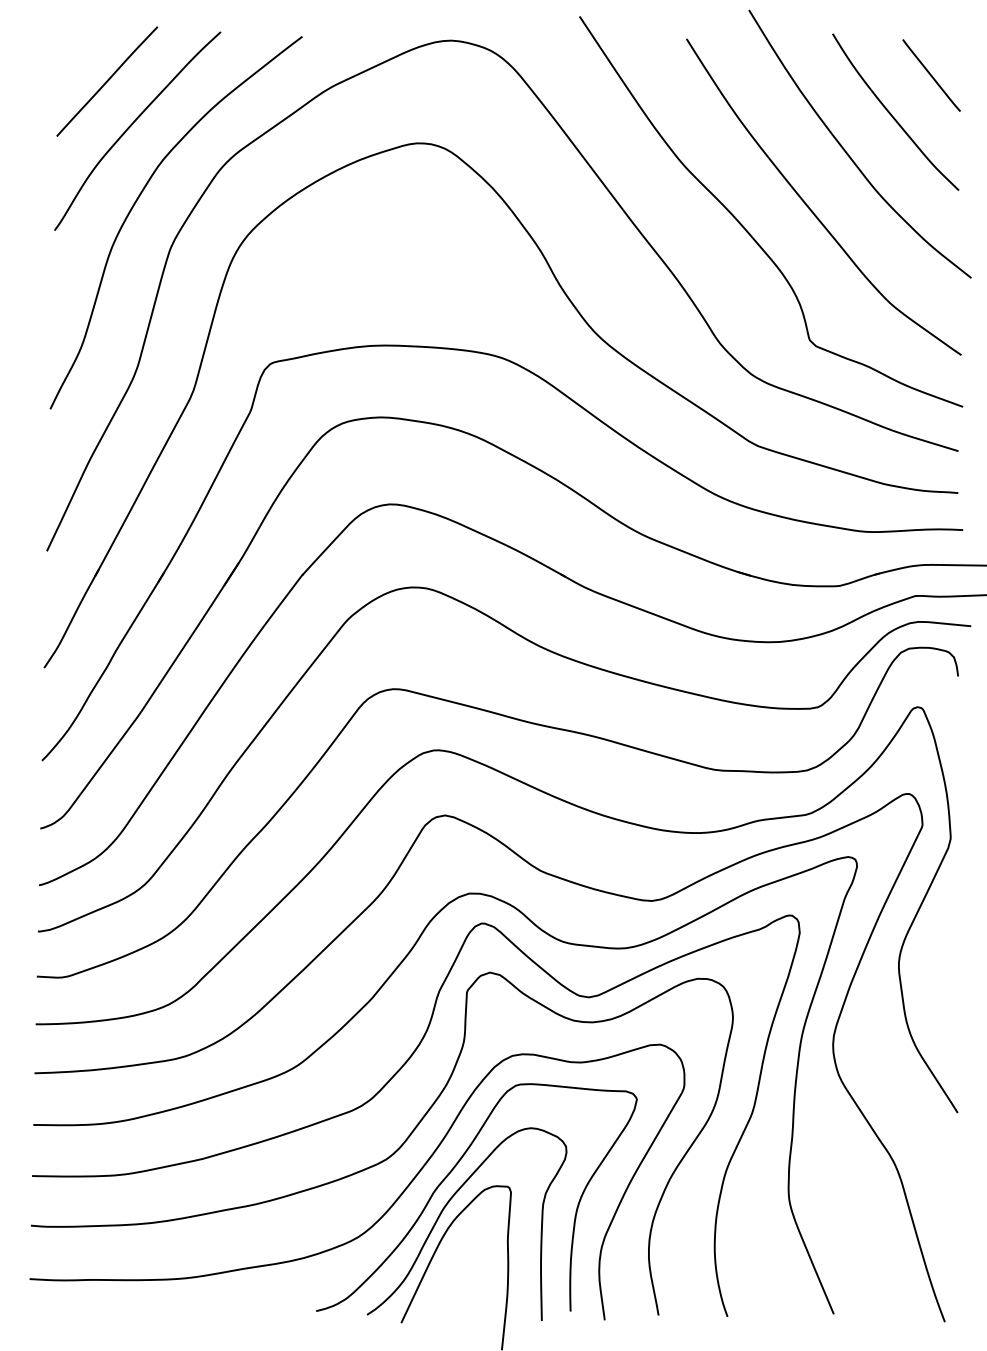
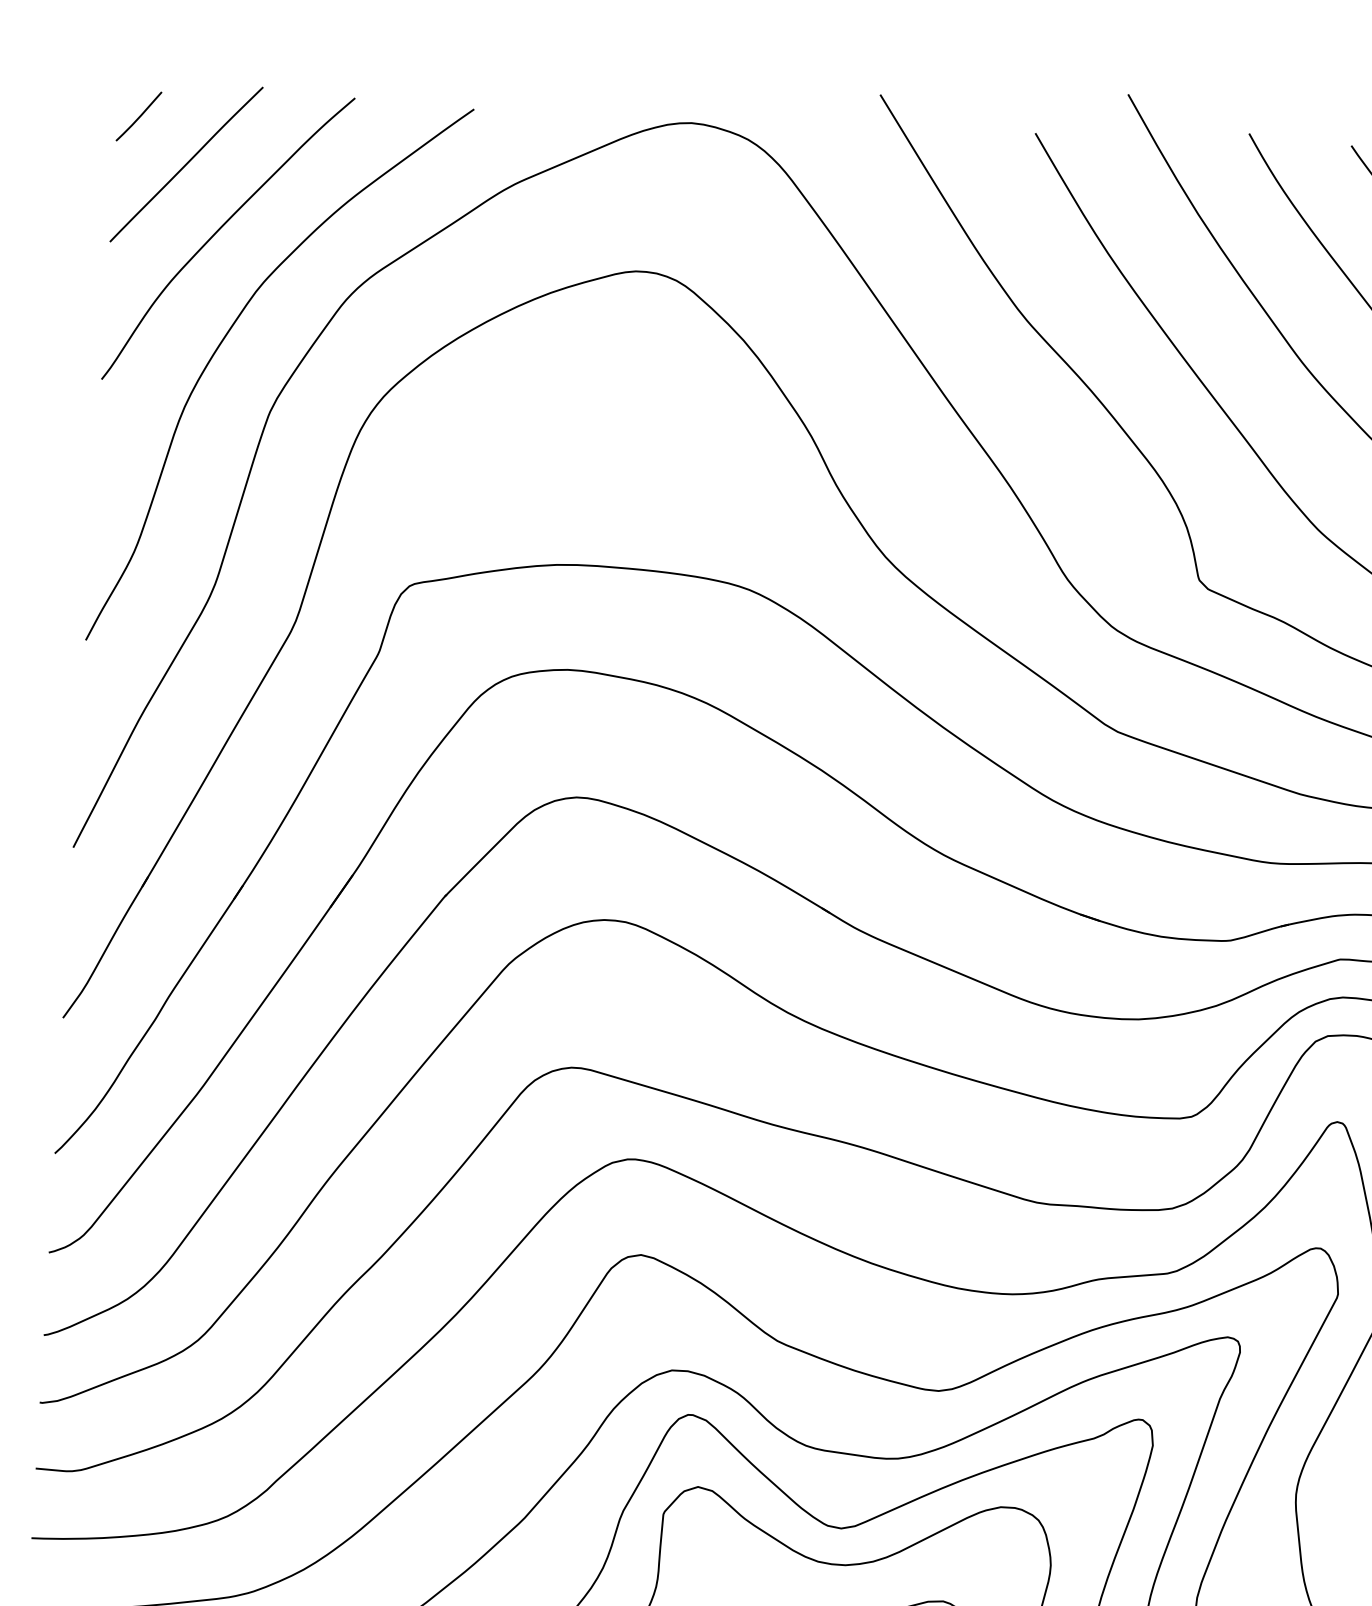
line: (73, 49) -> (138, 115), added

